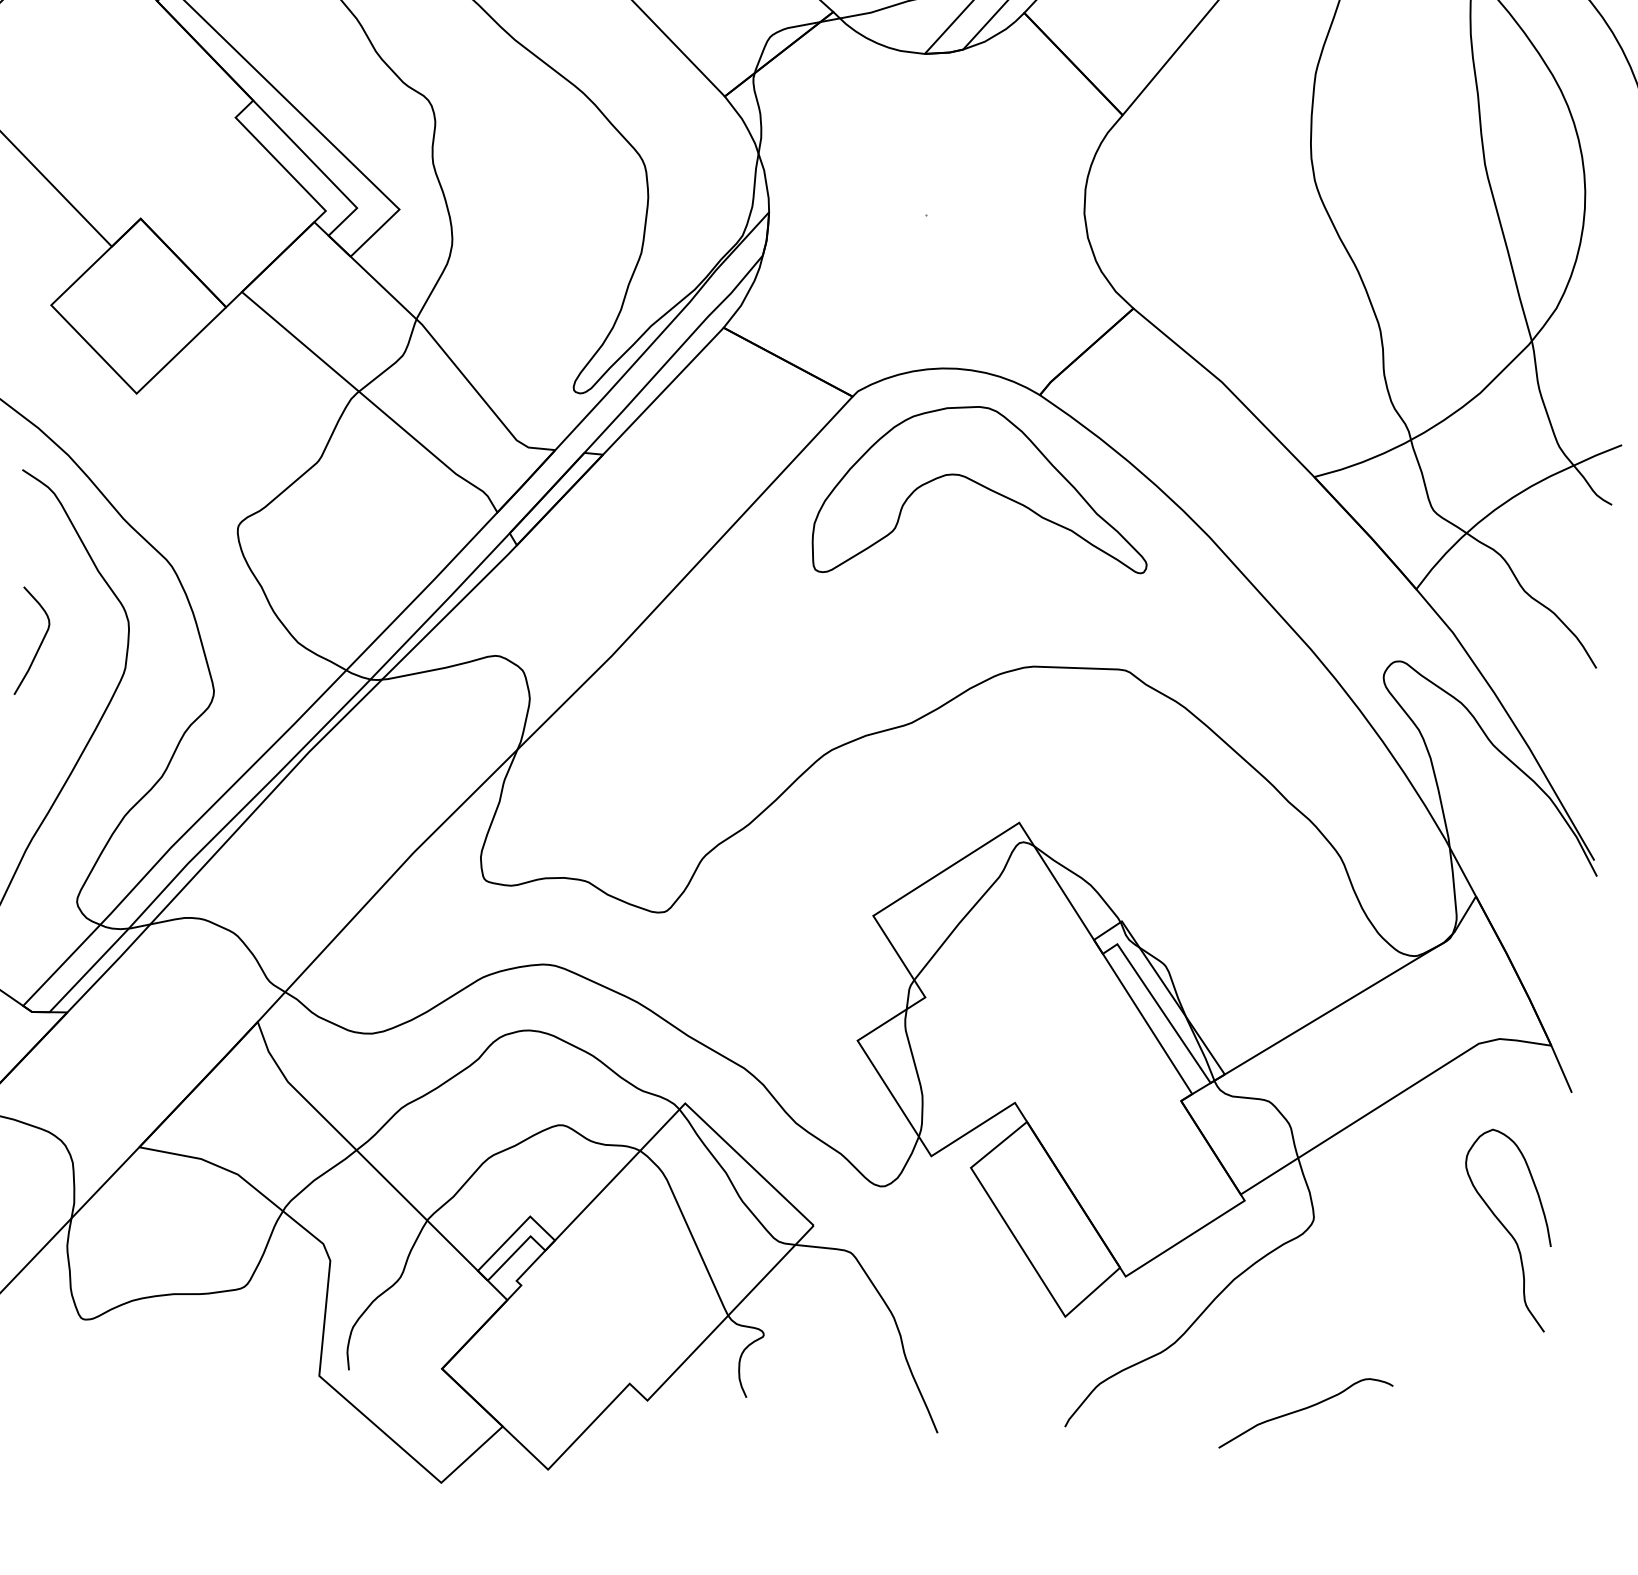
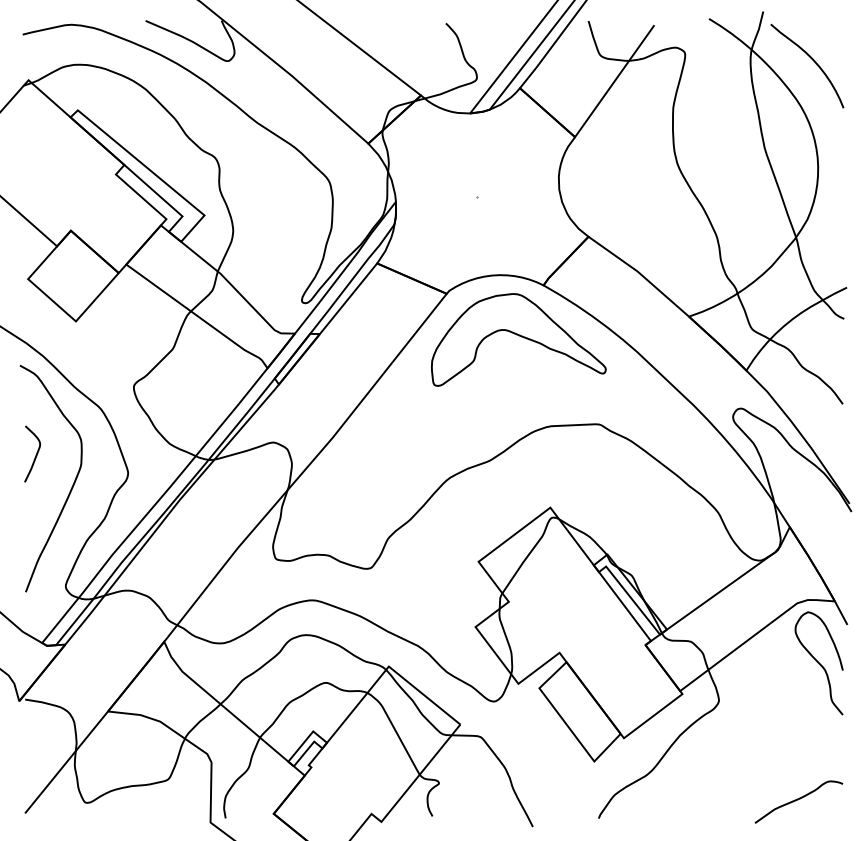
curve: (1505, 1229) -> (818, 663), moved
curve: (1305, 1410) -> (798, 800), moved

